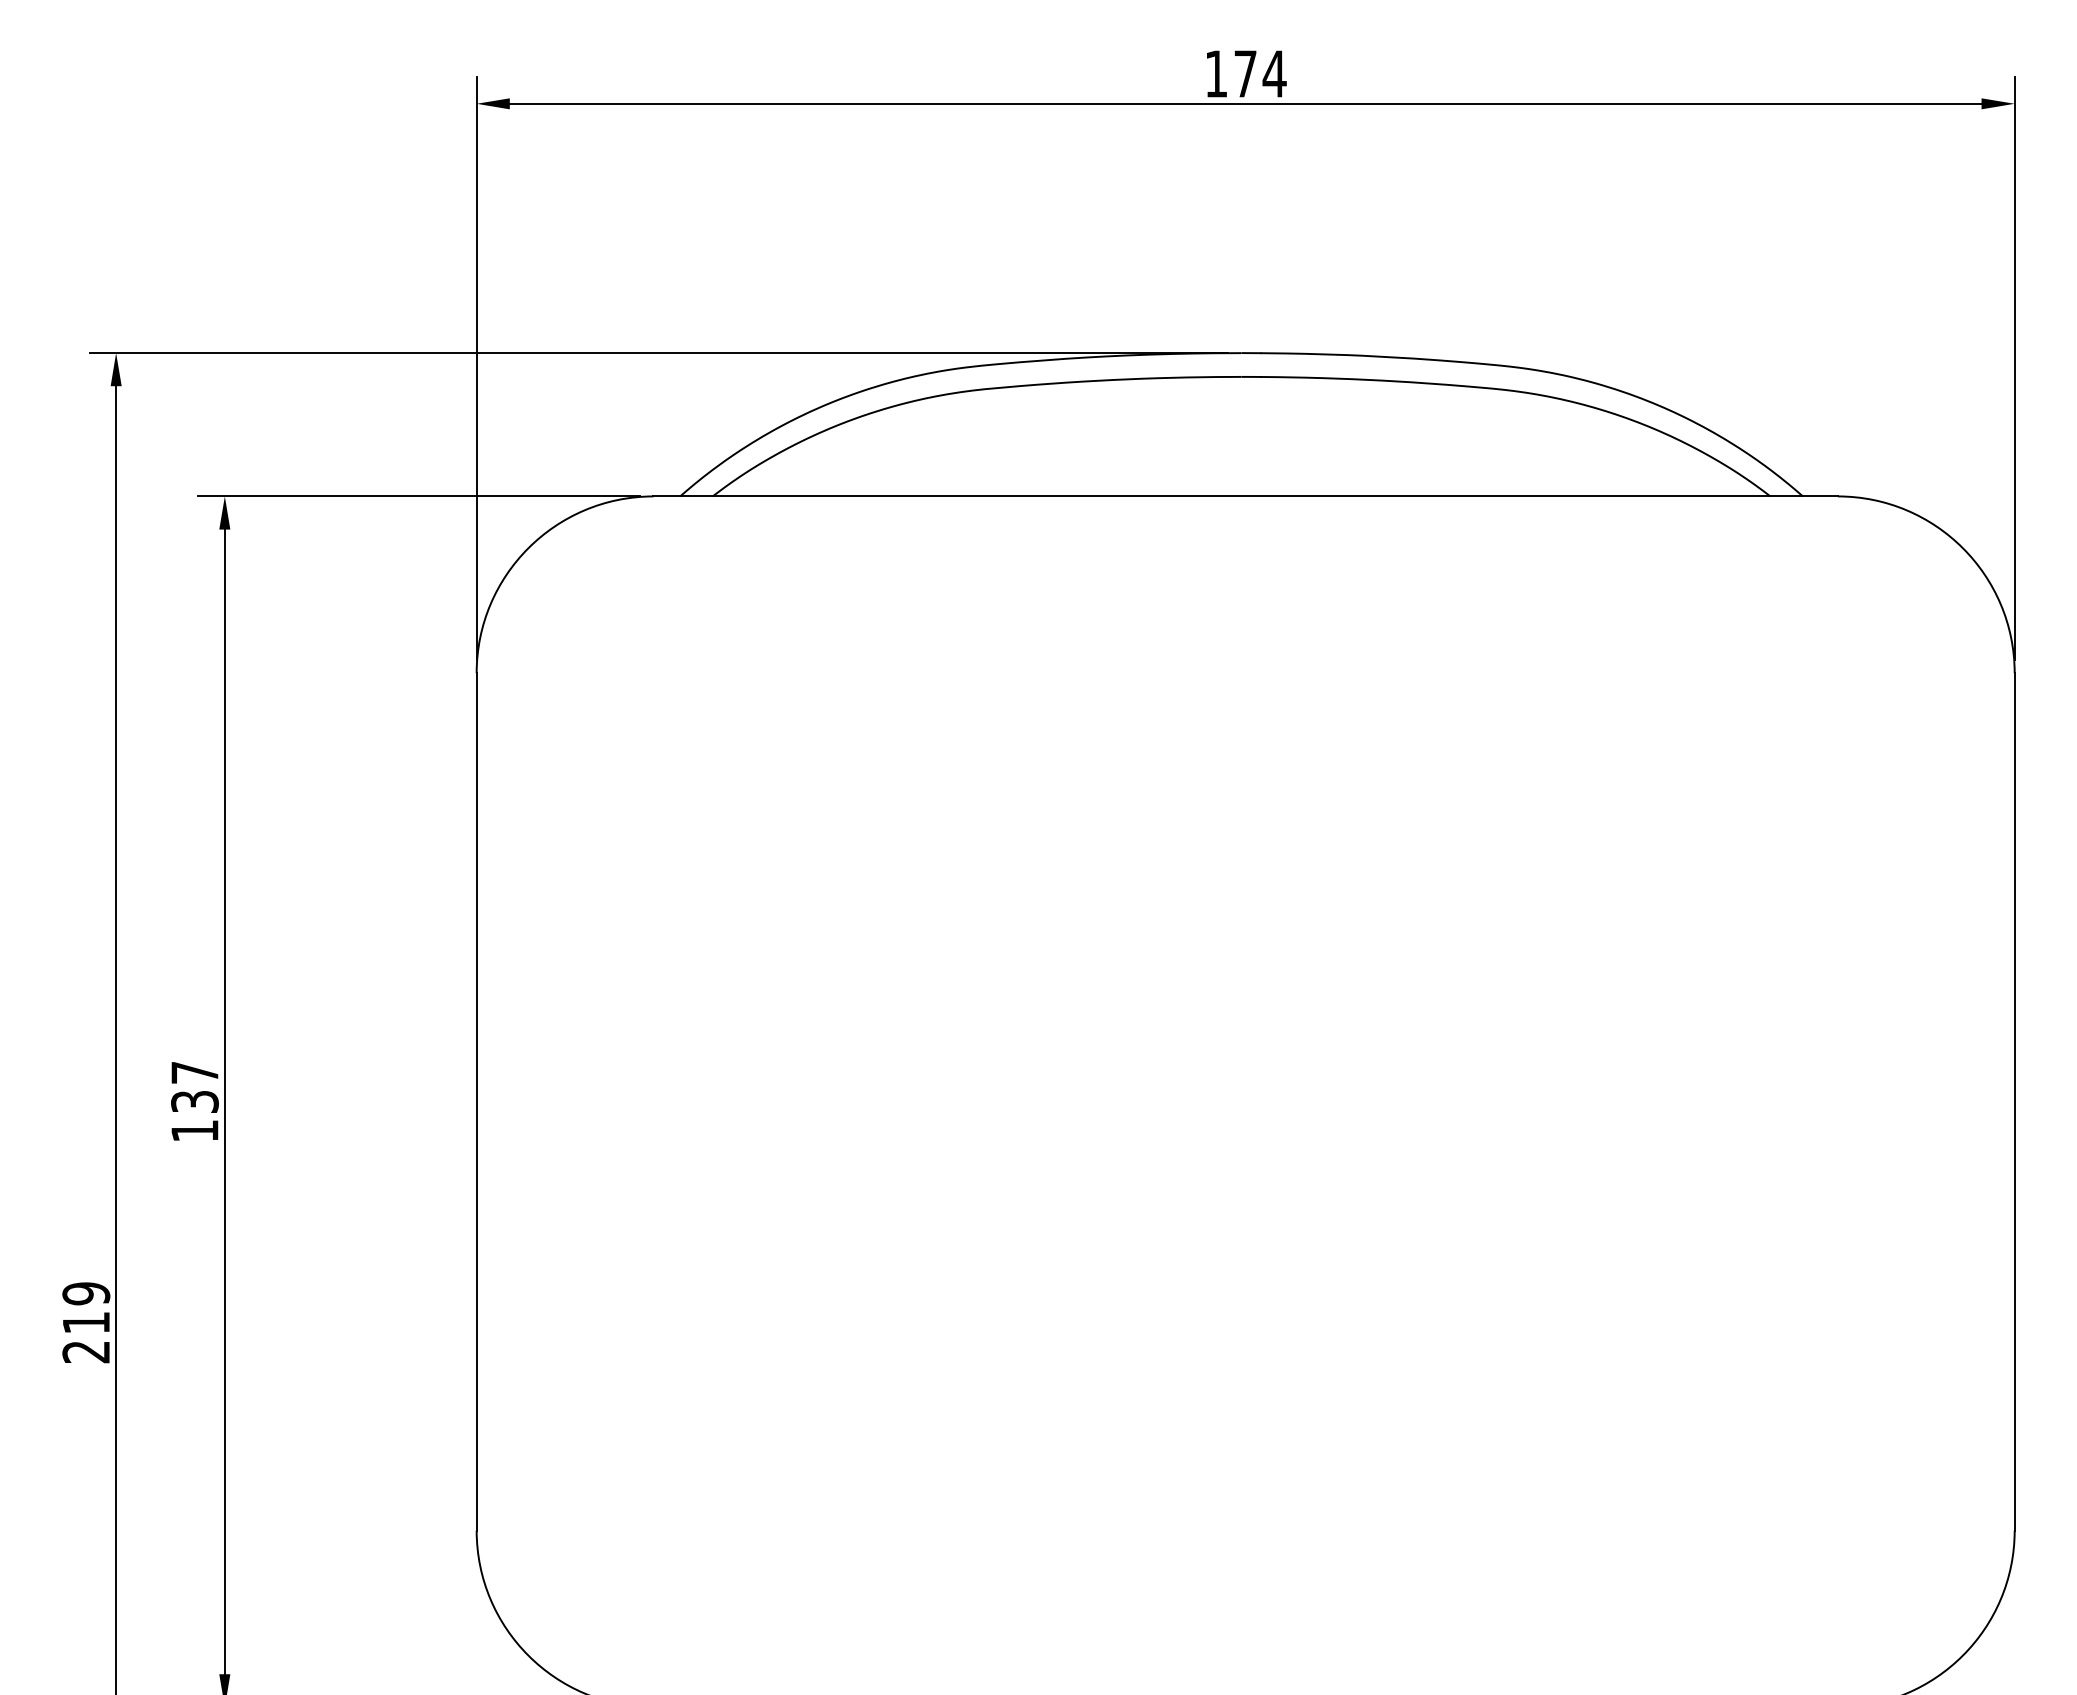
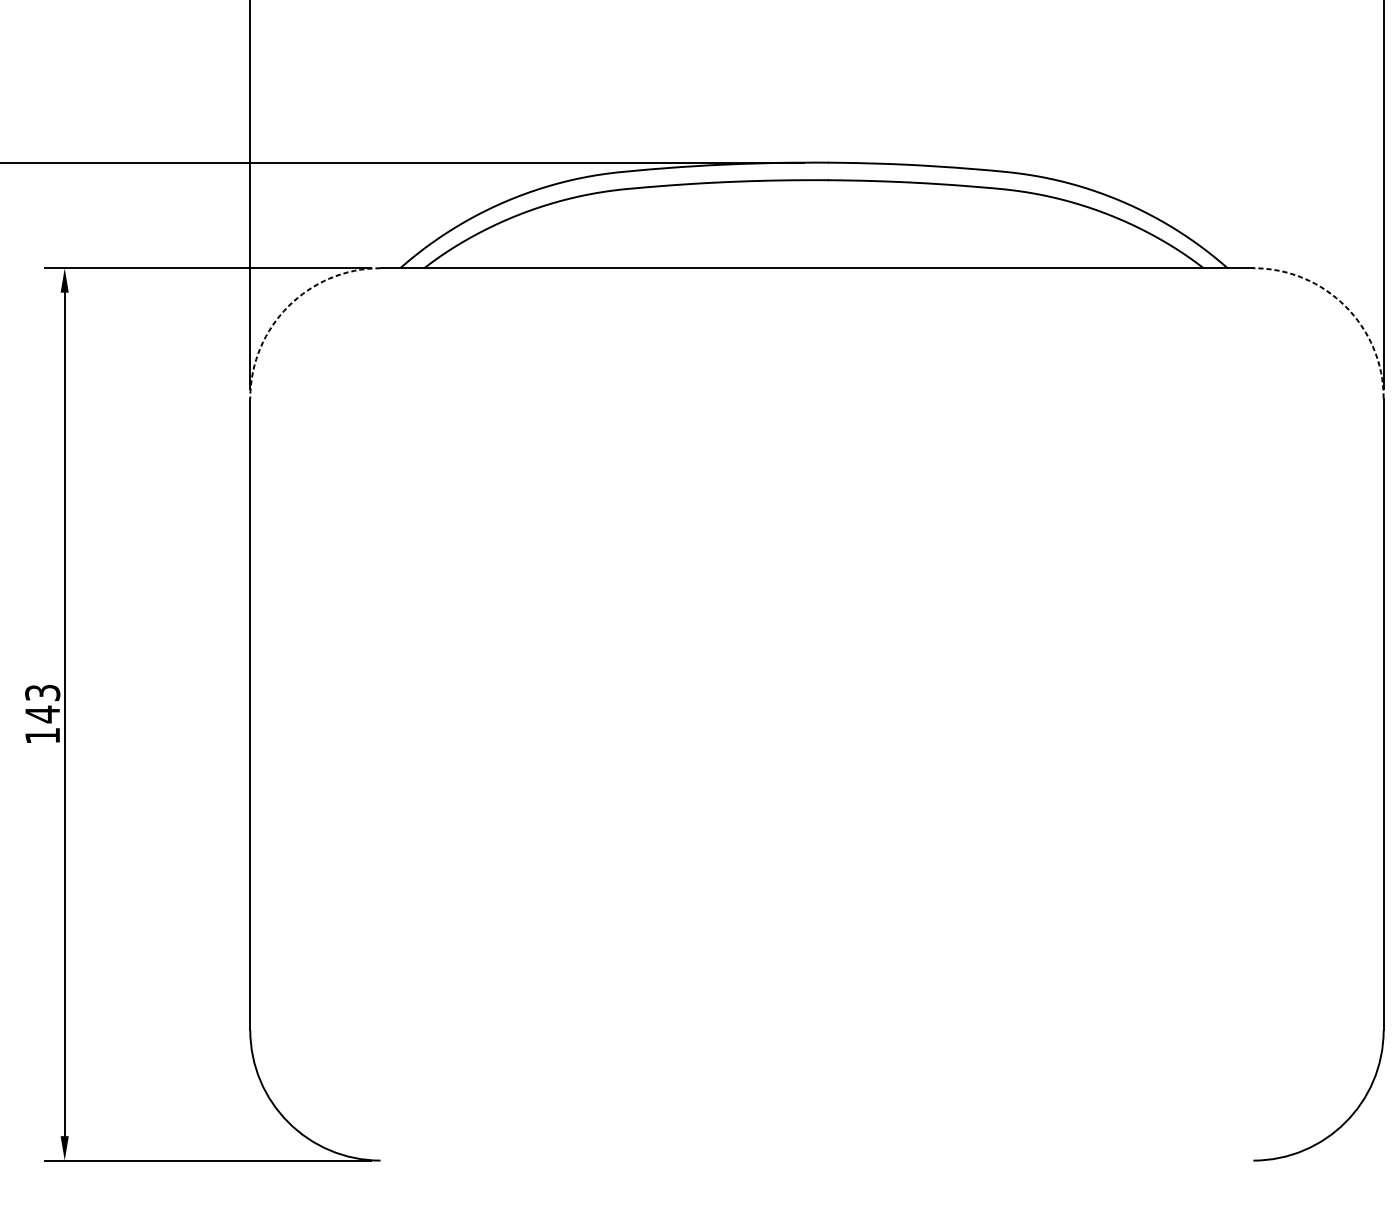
arc: (528, 548) -> (288, 306), solid -> dashed
arc: (1962, 548) -> (1345, 306), solid -> dashed
text: (194, 1087) -> (42, 703), 137 -> 143

